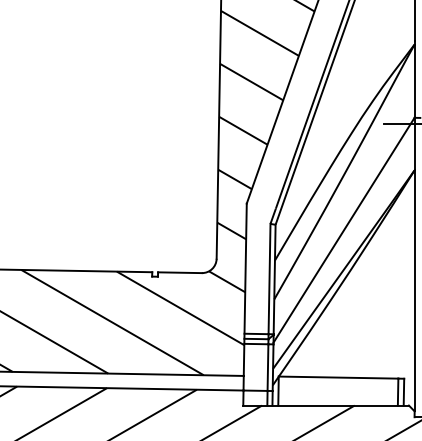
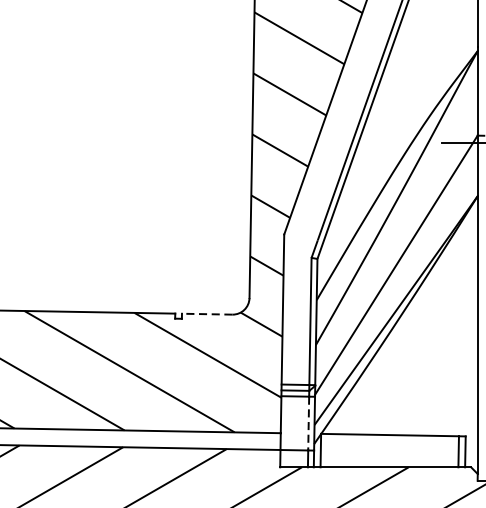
line: (179, 272) -> (206, 313), solid -> dashed
line: (267, 368) -> (308, 424), solid -> dashed

